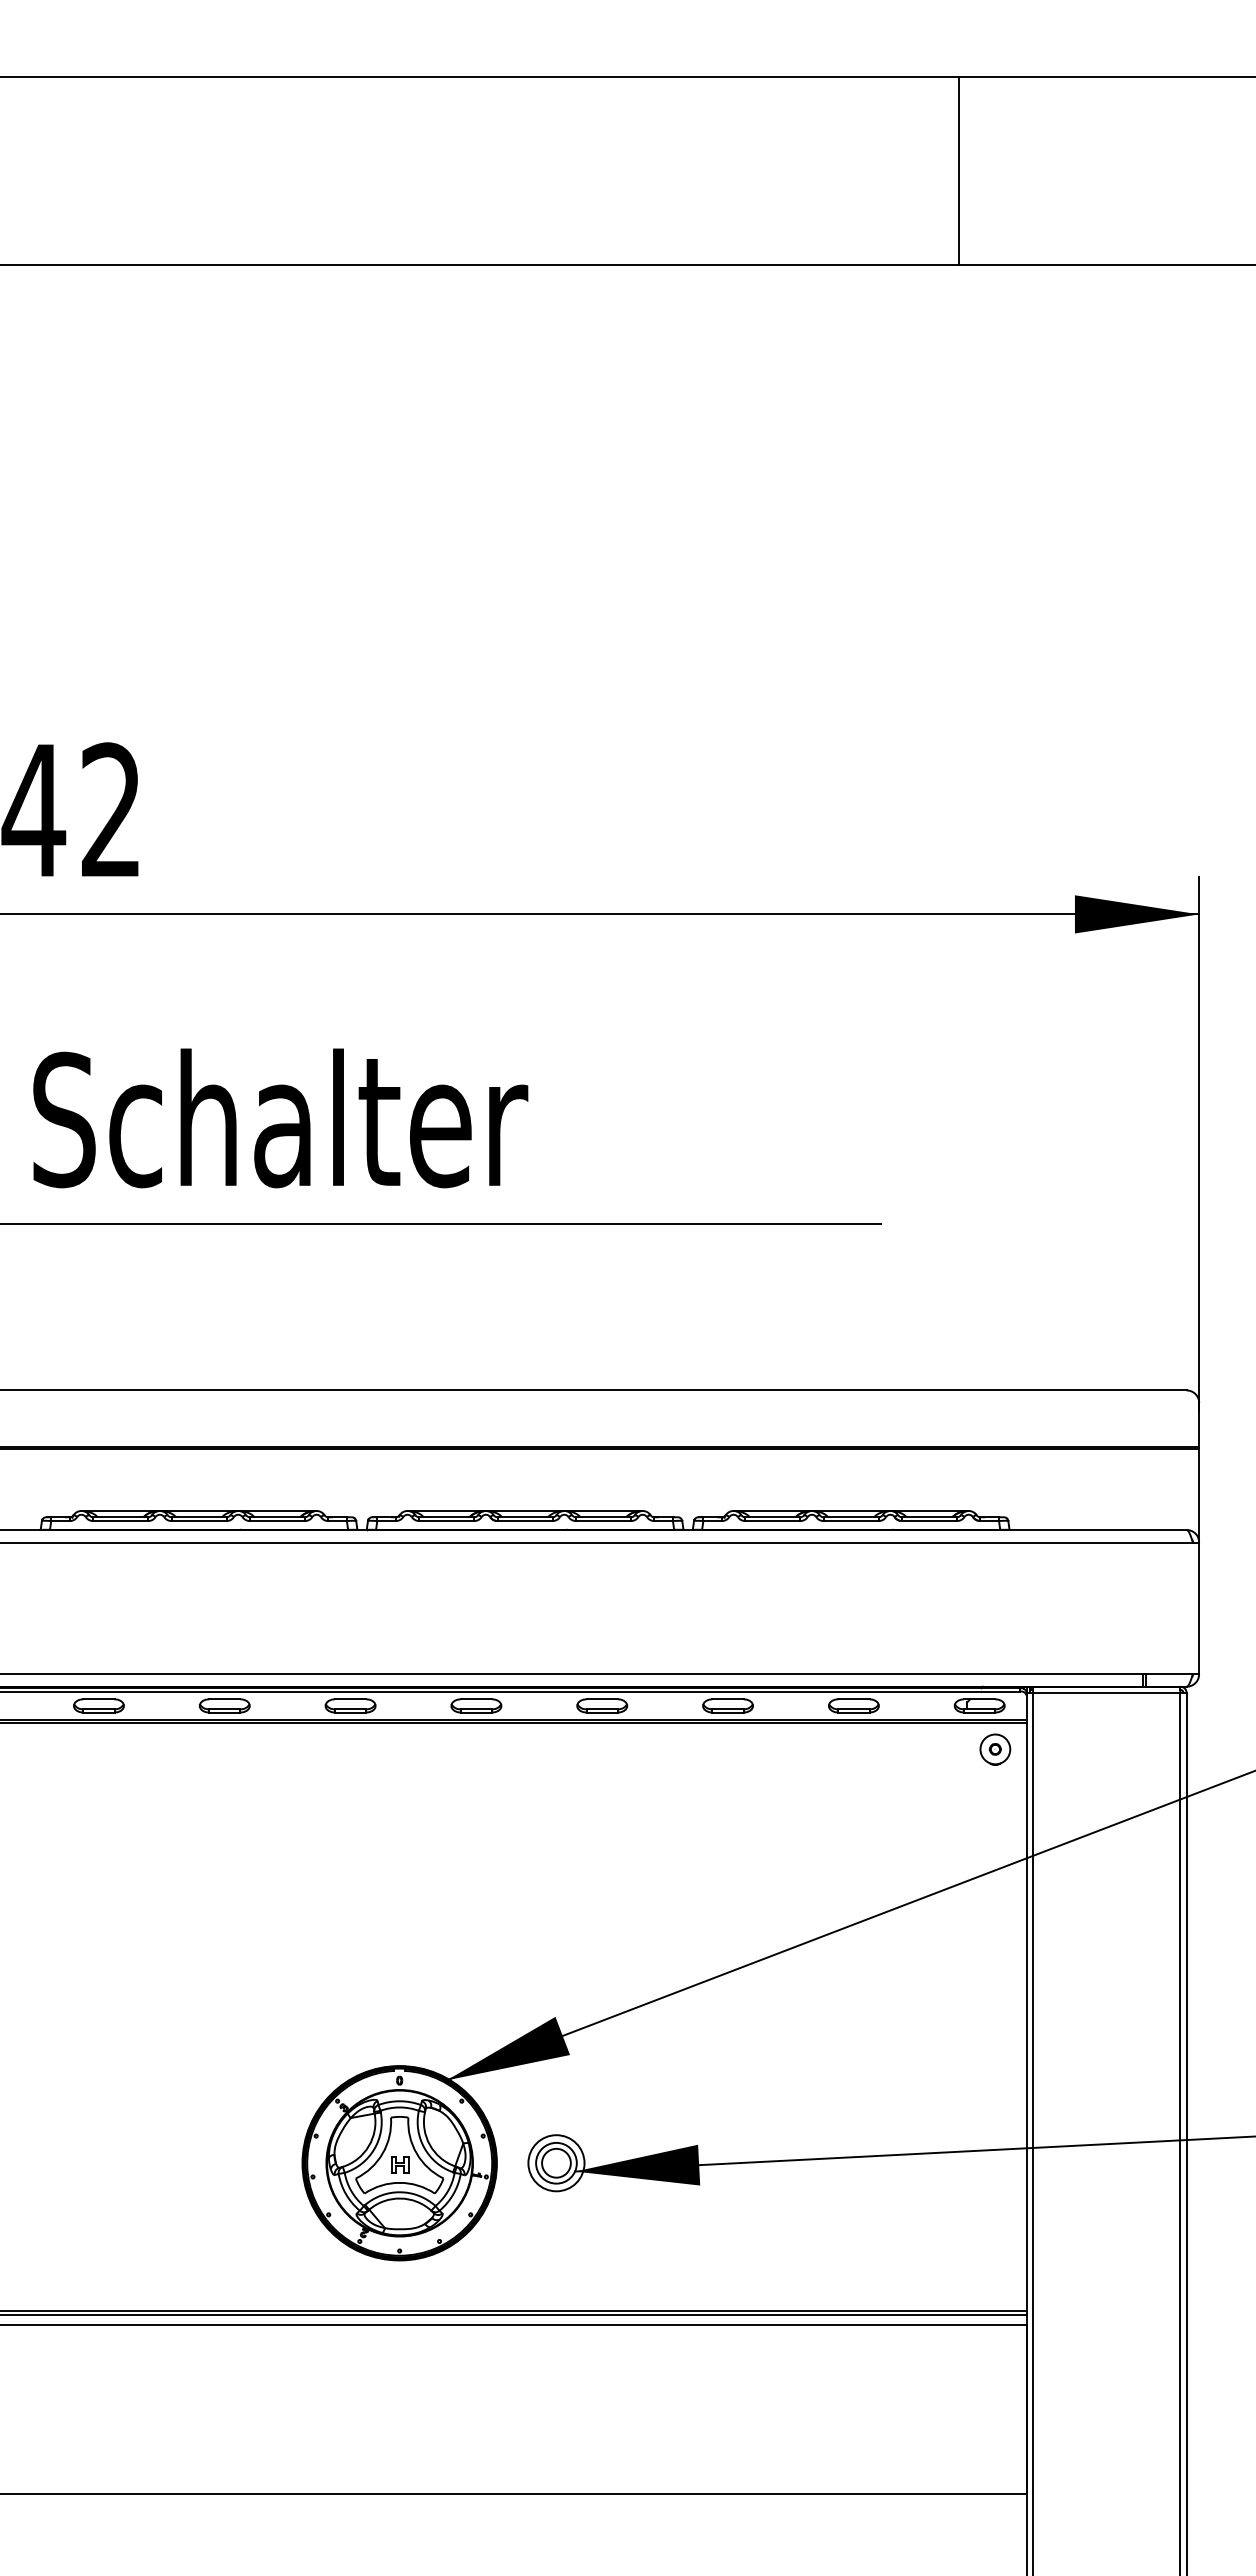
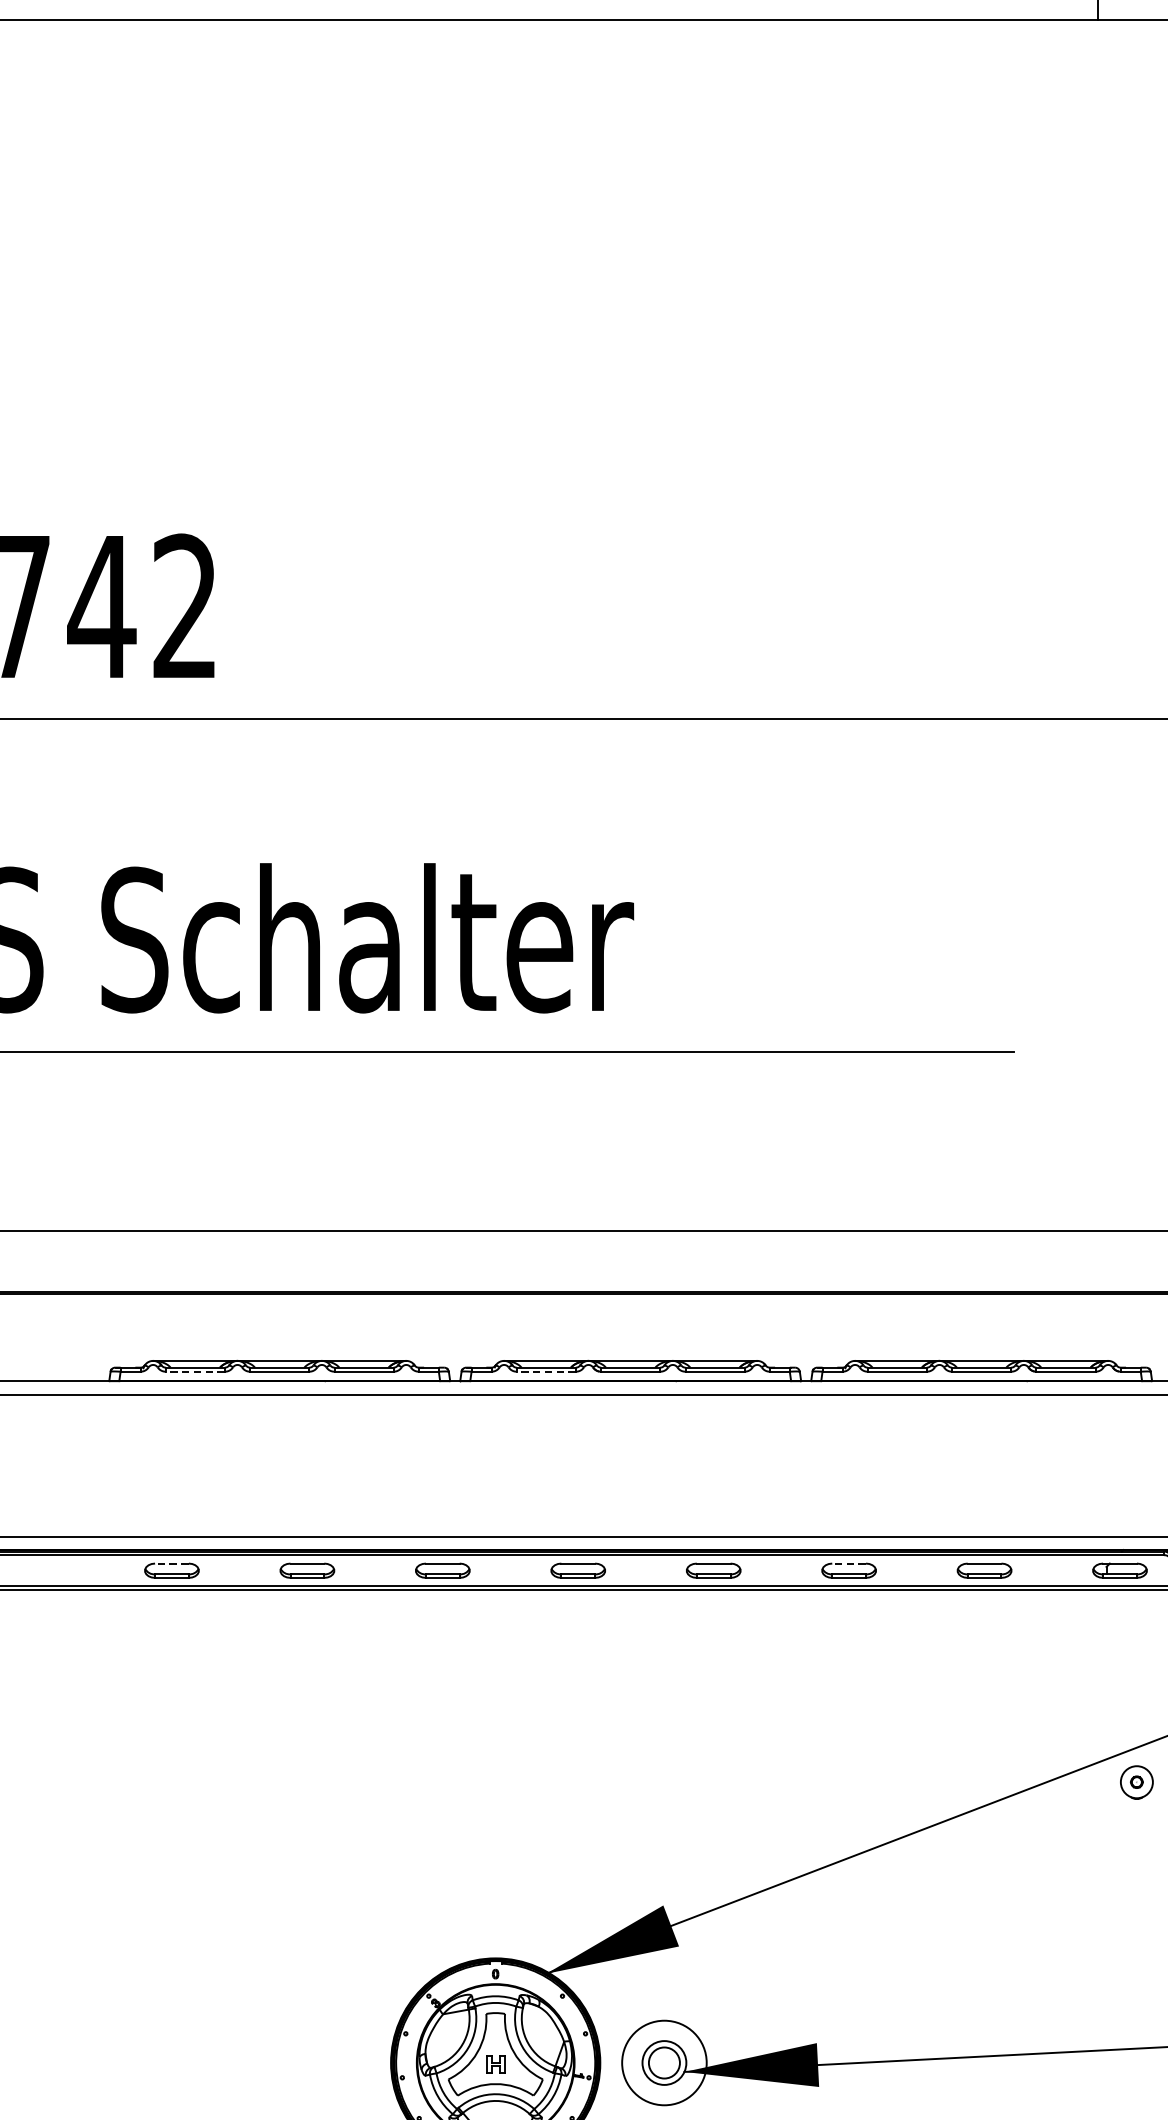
line: (120, 1521) -> (195, 1372), solid -> dashed
line: (446, 1521) -> (546, 1372), solid -> dashed
line: (98, 1699) -> (171, 1563), solid -> dashed
line: (728, 1699) -> (849, 1563), solid -> dashed
part: (995, 1749) -> (1137, 1782), moved
circle: (556, 2163) -> (664, 2063), size x1.4

